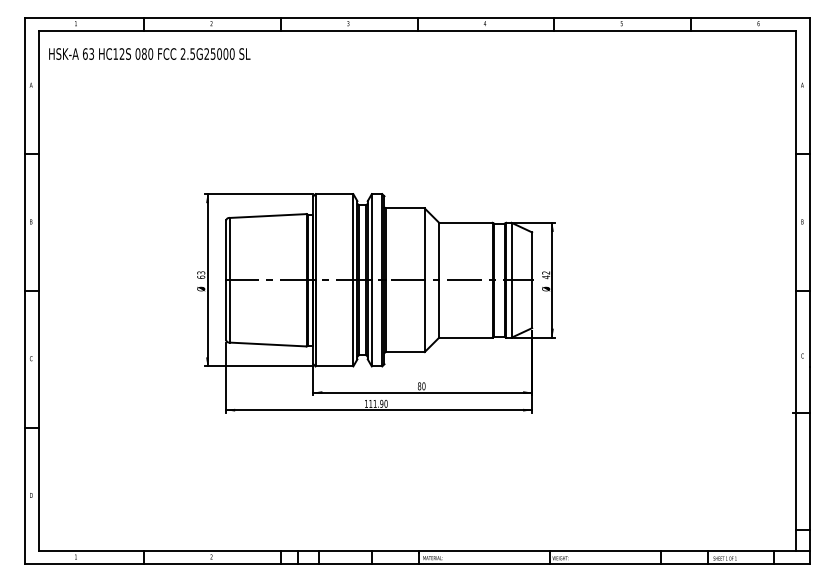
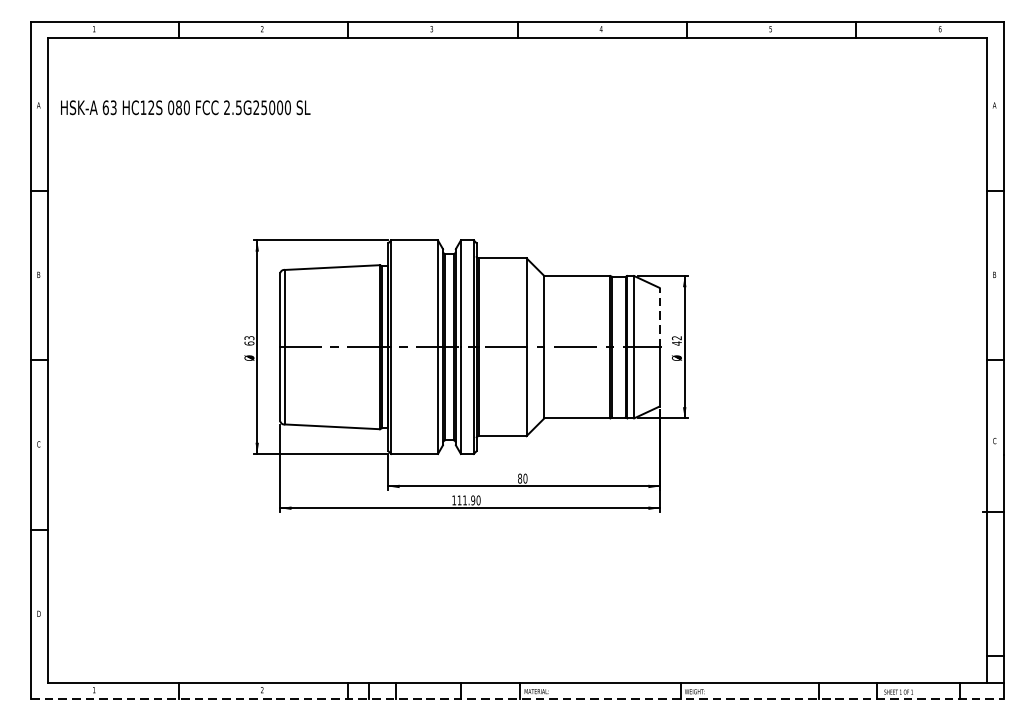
text: (149, 53) -> (185, 107), moved
line: (532, 256) -> (660, 317), solid -> dashed
line: (417, 564) -> (517, 699), solid -> dashed

